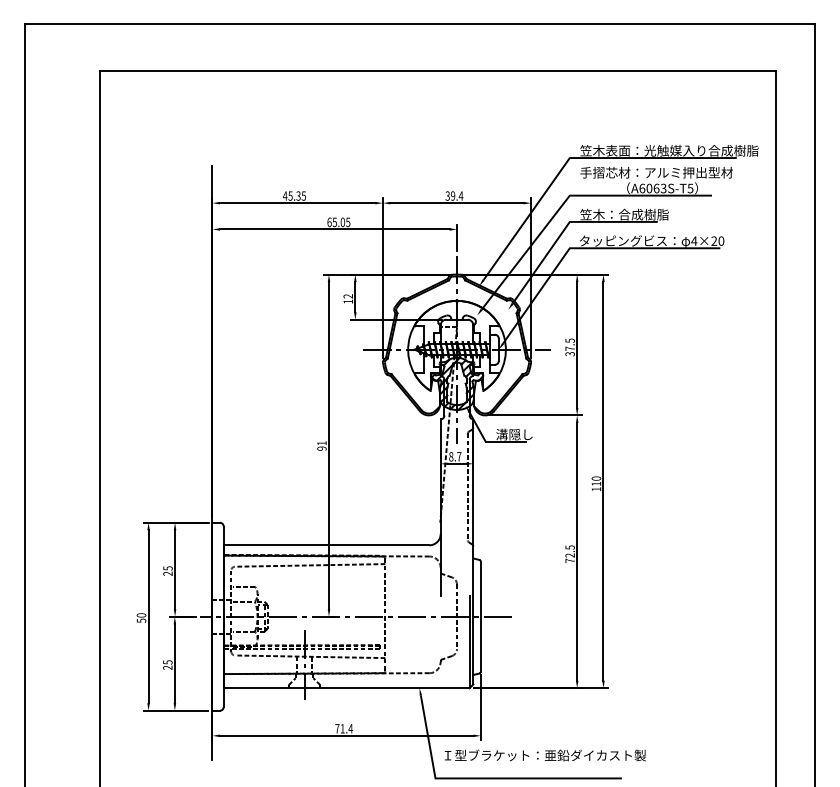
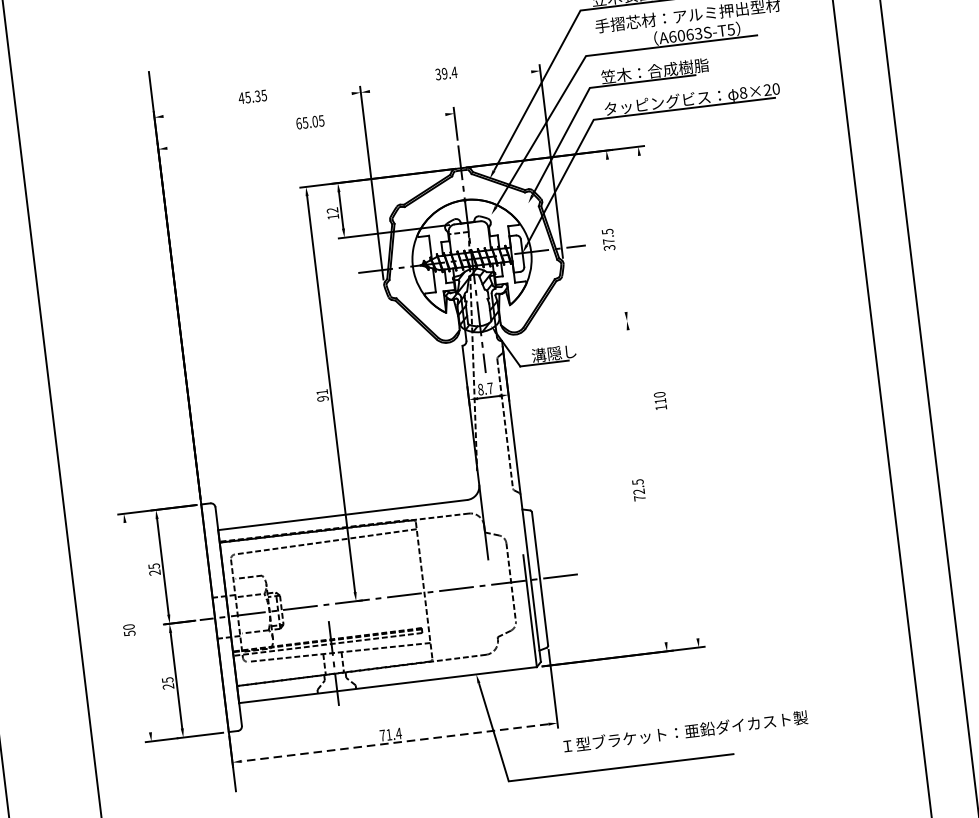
line: (297, 203) -> (257, 105), removed
line: (456, 203) -> (449, 82), removed
line: (334, 229) -> (306, 131), removed
text: (694, 240) -> (743, 92), 4×20 -> 8×20
line: (577, 344) -> (617, 235), removed
line: (535, 415) -> (576, 327), removed
line: (603, 481) -> (668, 397), removed
line: (577, 551) -> (647, 485), removed
line: (148, 616) -> (137, 627), removed
line: (346, 735) -> (394, 742), solid -> dashed
text: (544, 755) -> (684, 731), moved

